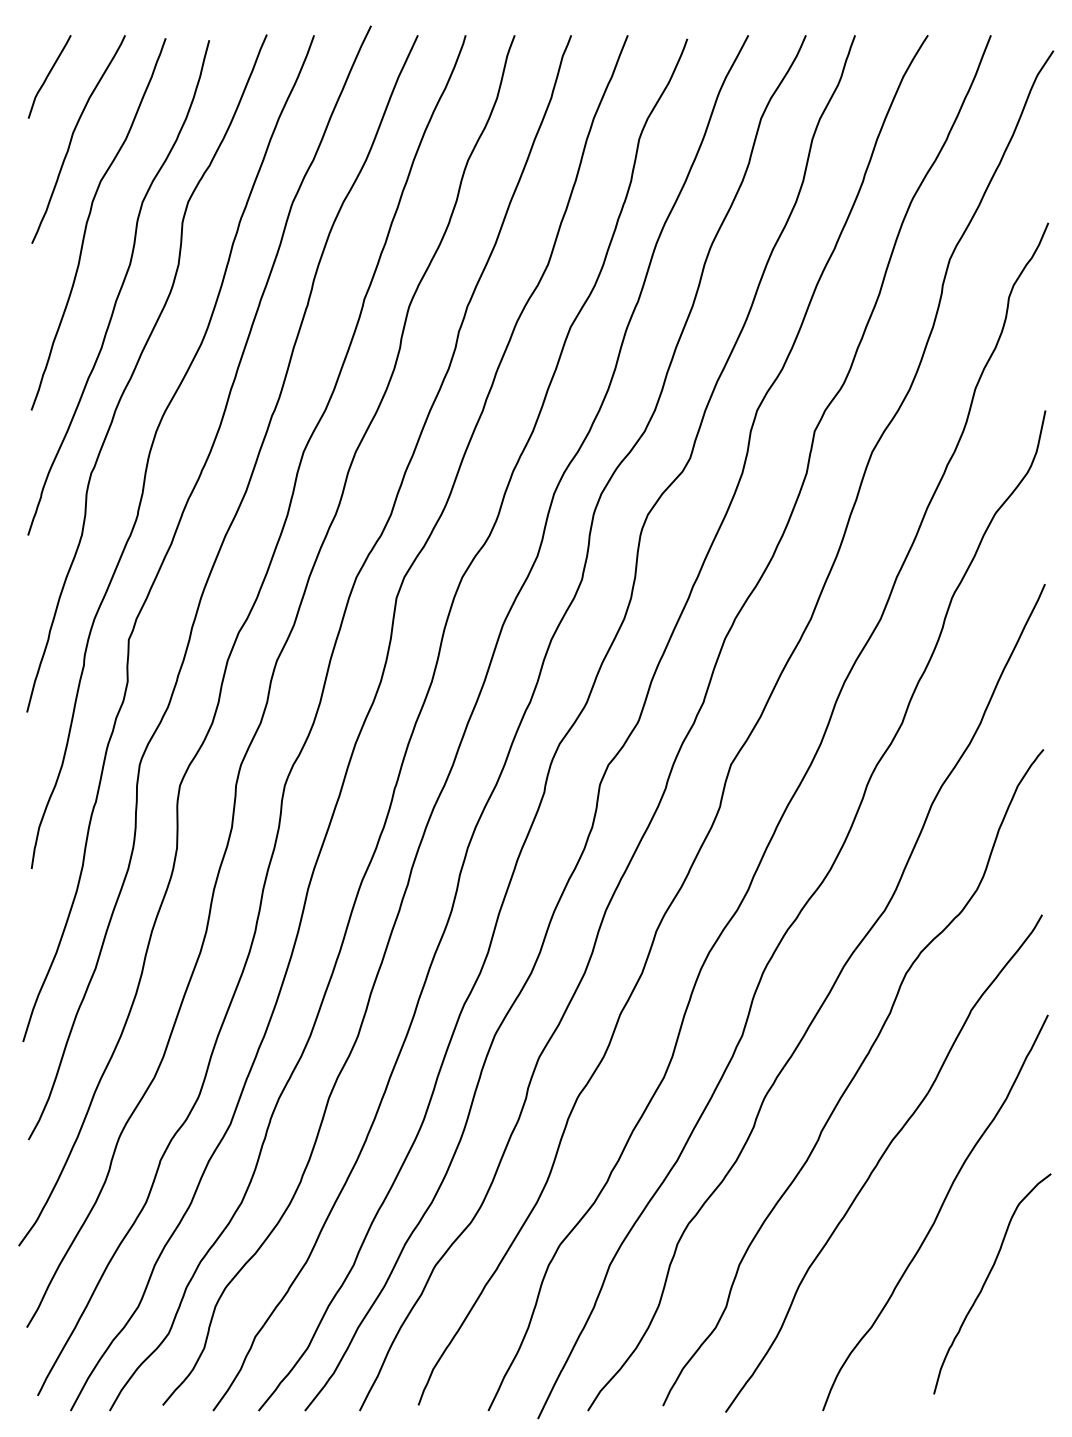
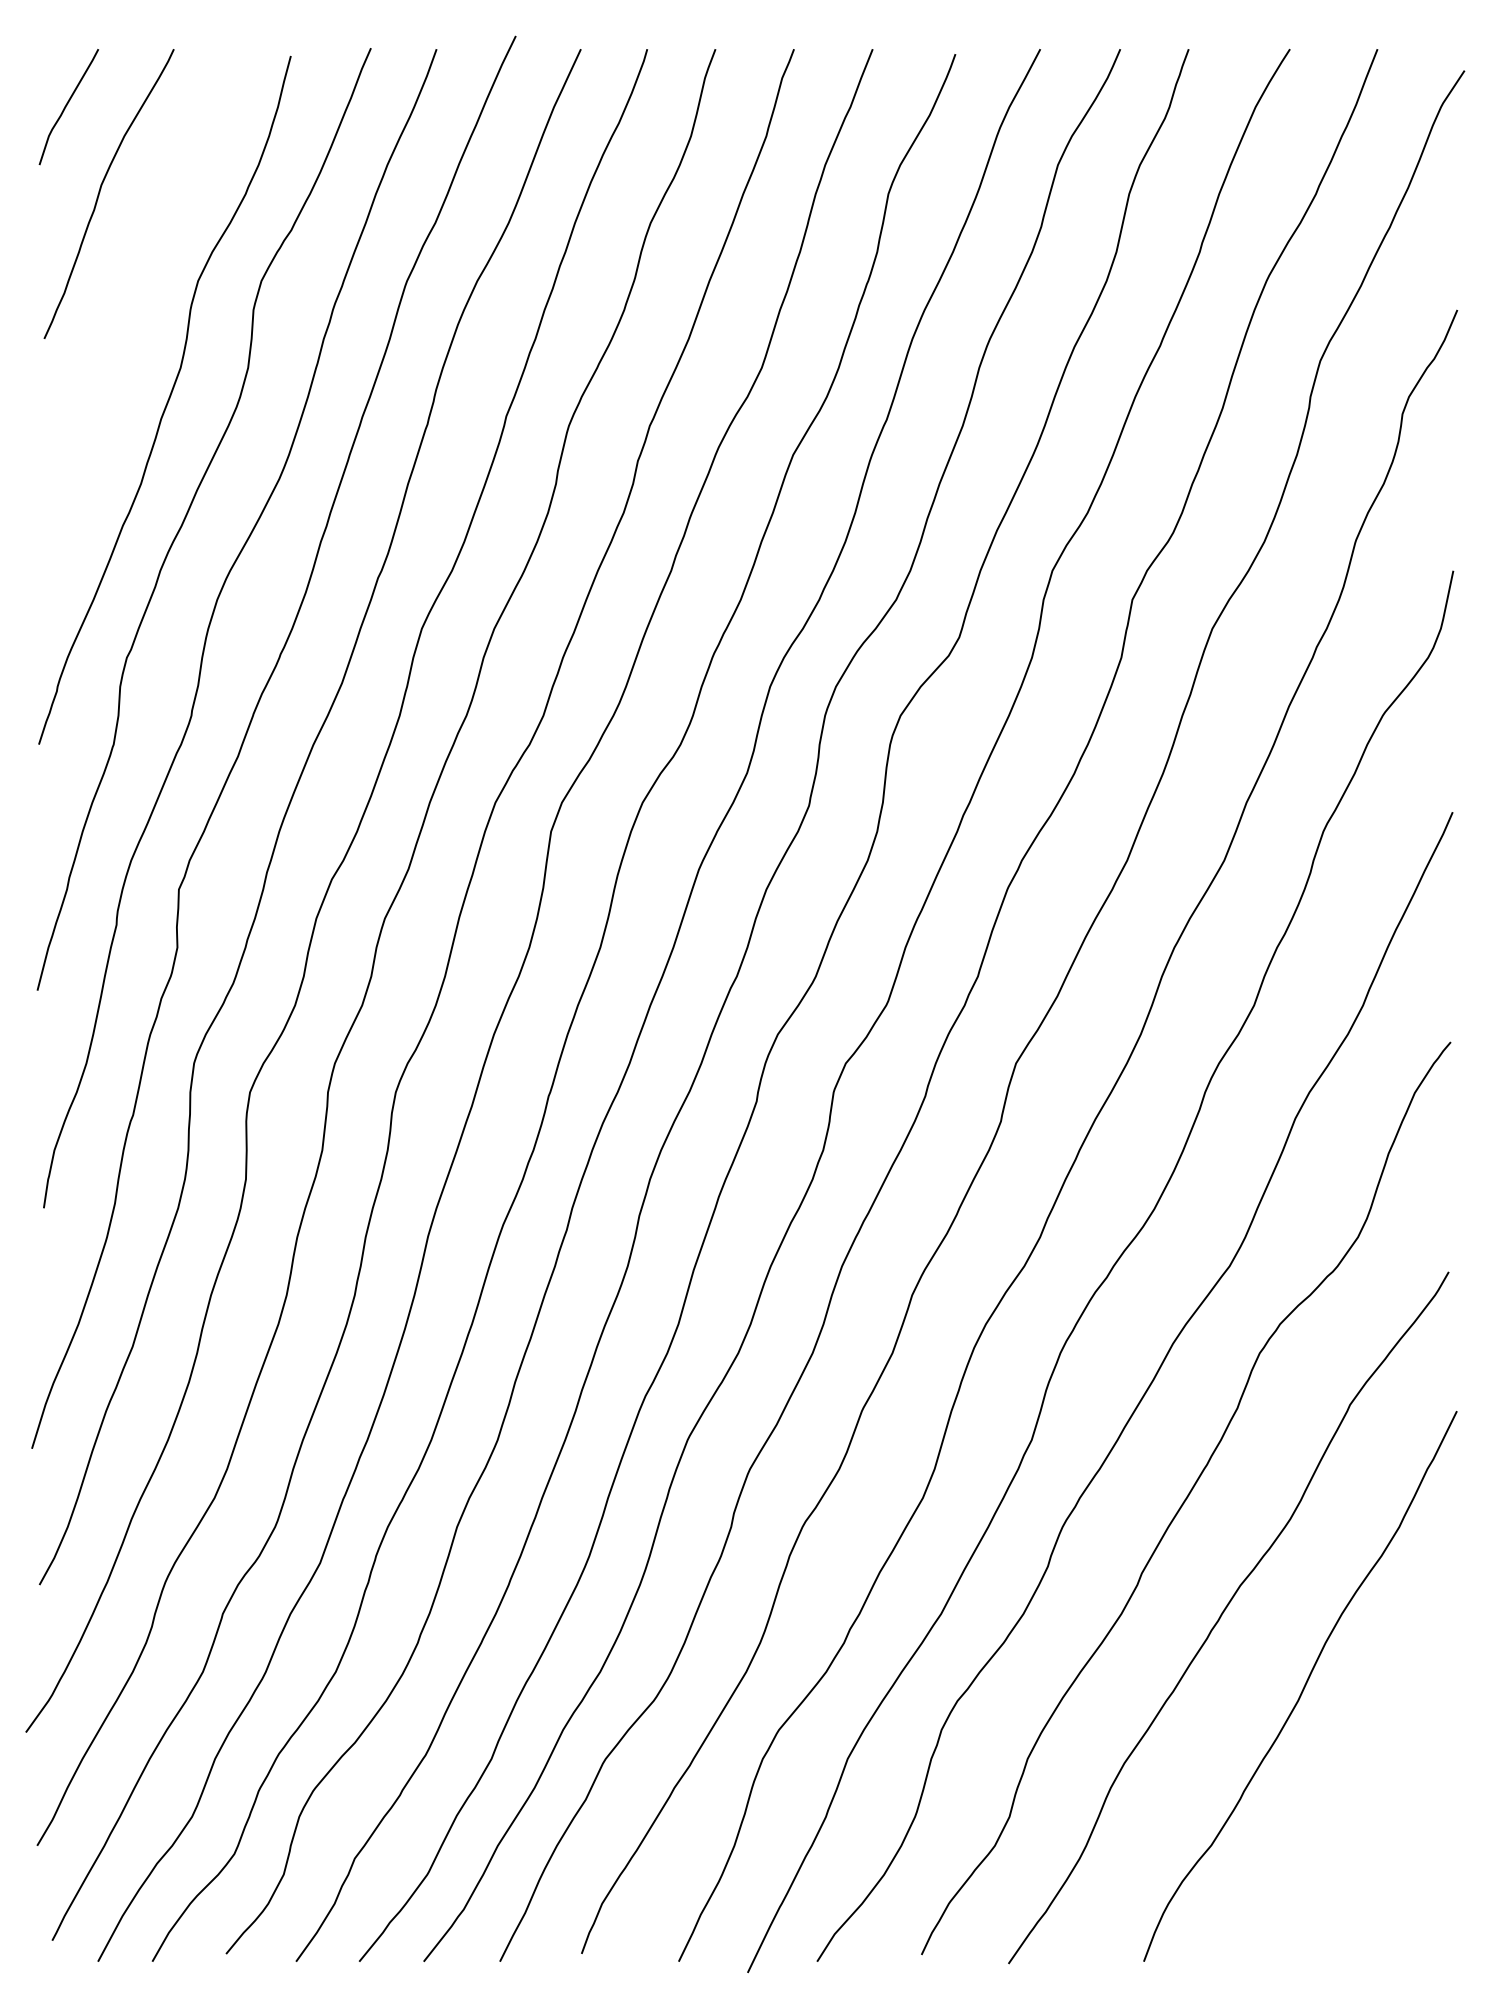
curve: (88, 221) -> (122, 307), removed
curve: (986, 1280) -> (1371, 1780), removed

